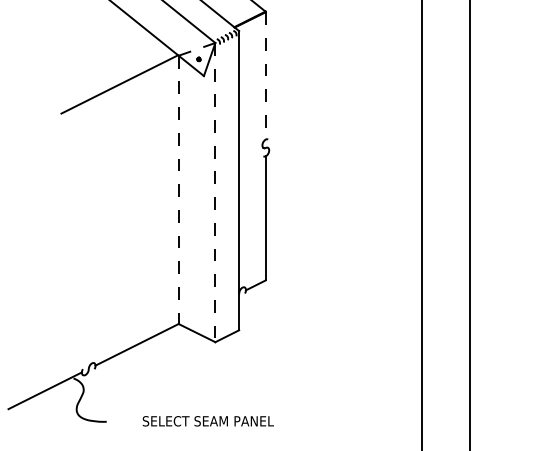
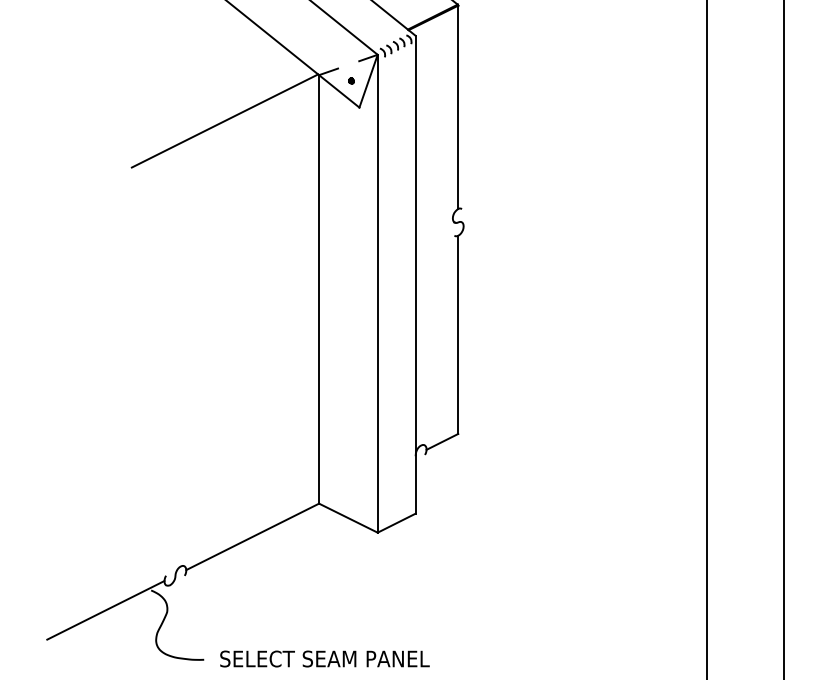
line: (265, 75) -> (457, 106), dashed -> solid
line: (178, 190) -> (318, 290), dashed -> solid
line: (215, 192) -> (377, 293), dashed -> solid
text: (207, 421) -> (323, 659), moved

